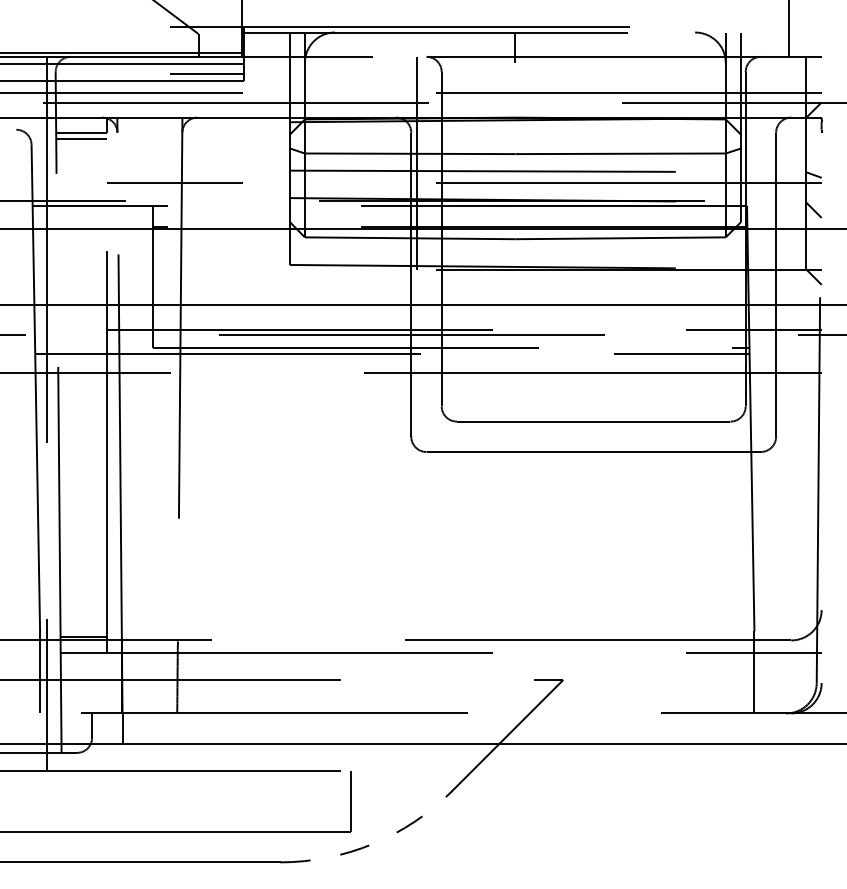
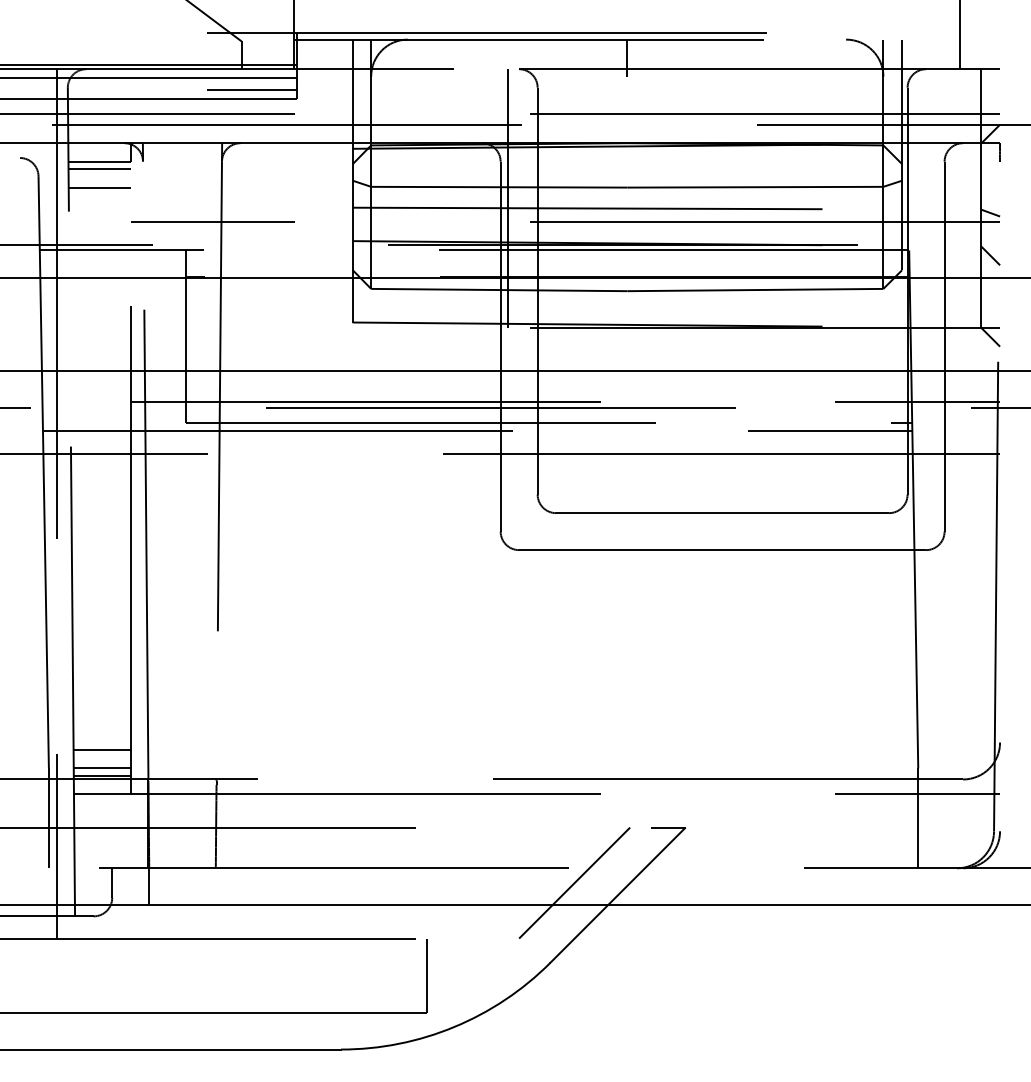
line: (81, 154) -> (99, 187), added
line: (83, 615) -> (101, 749), added
line: (83, 631) -> (101, 768), added
line: (471, 725) -> (574, 882), added
arc: (373, 844) -> (454, 1027), dashed -> solid

